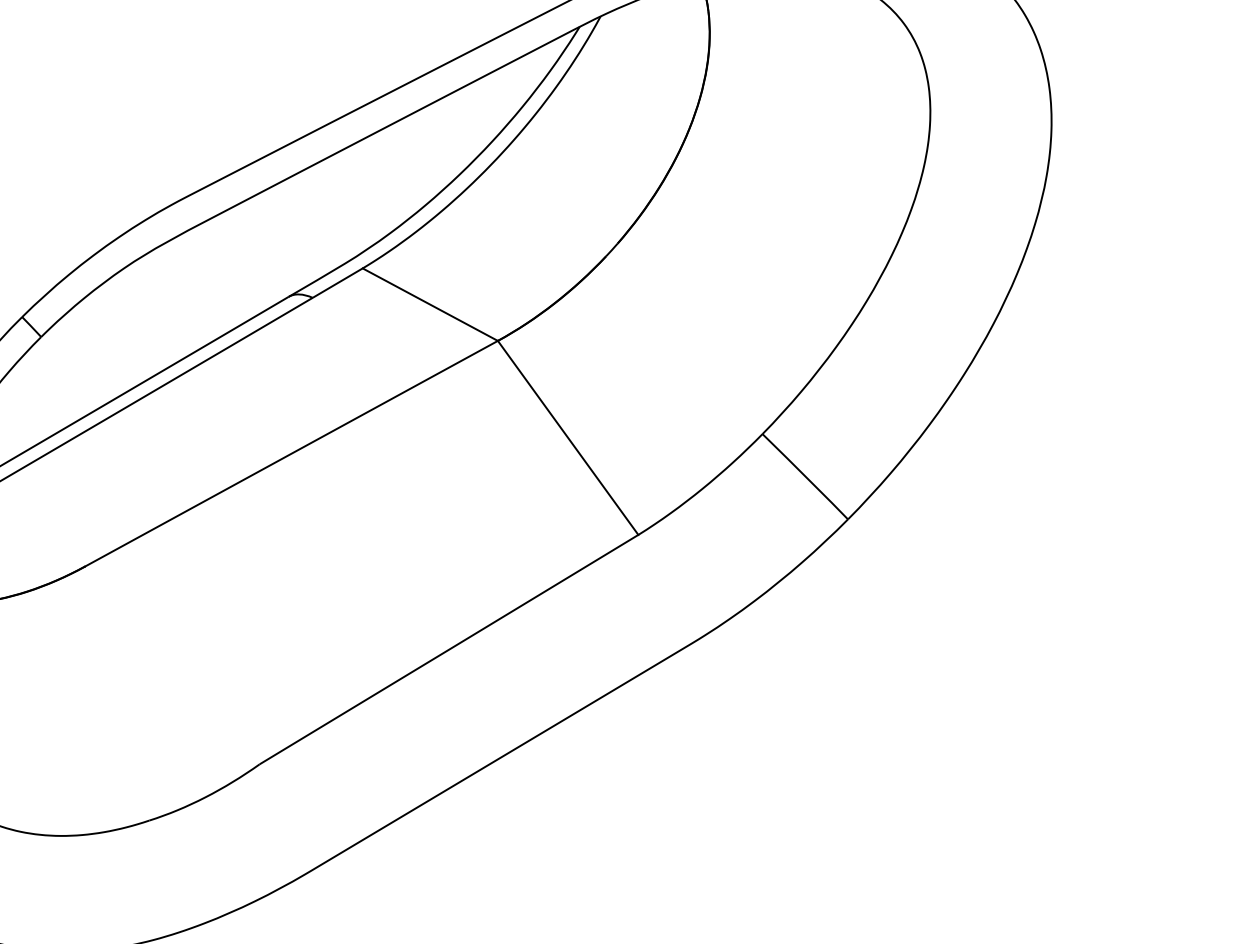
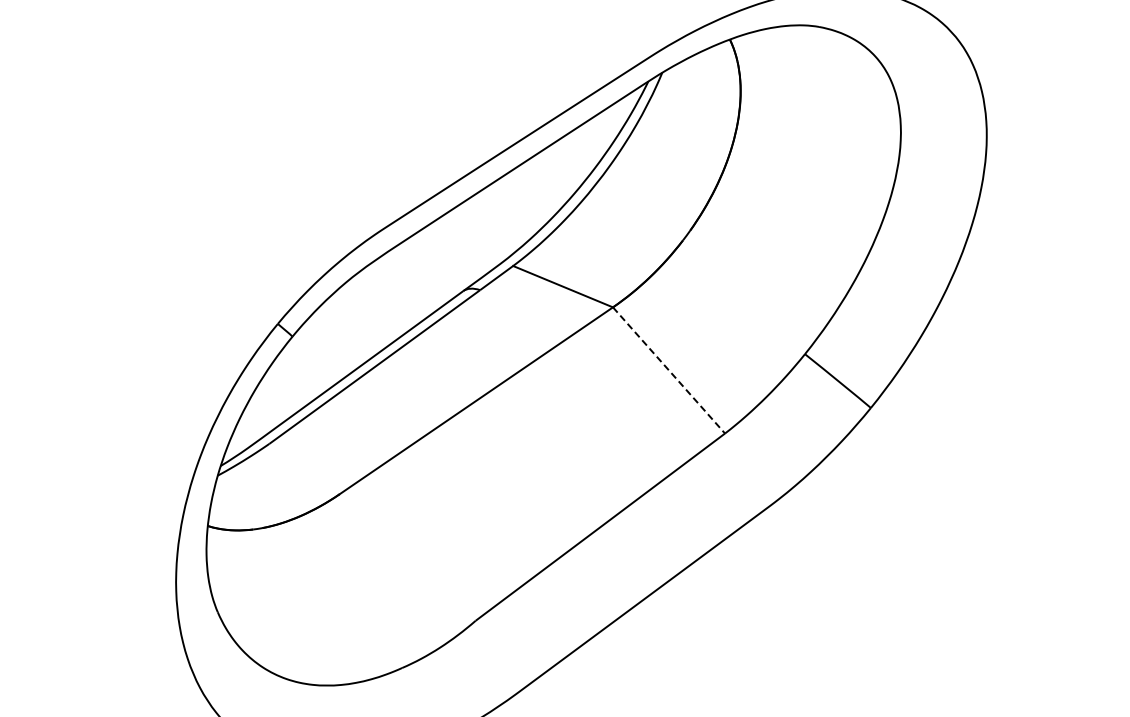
line: (568, 438) -> (669, 370), solid -> dashed

